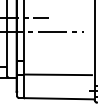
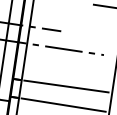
line: (58, 59) -> (66, 85), added

